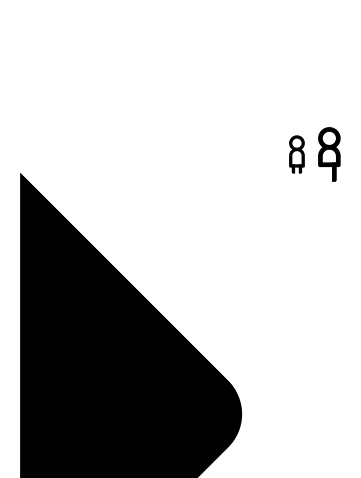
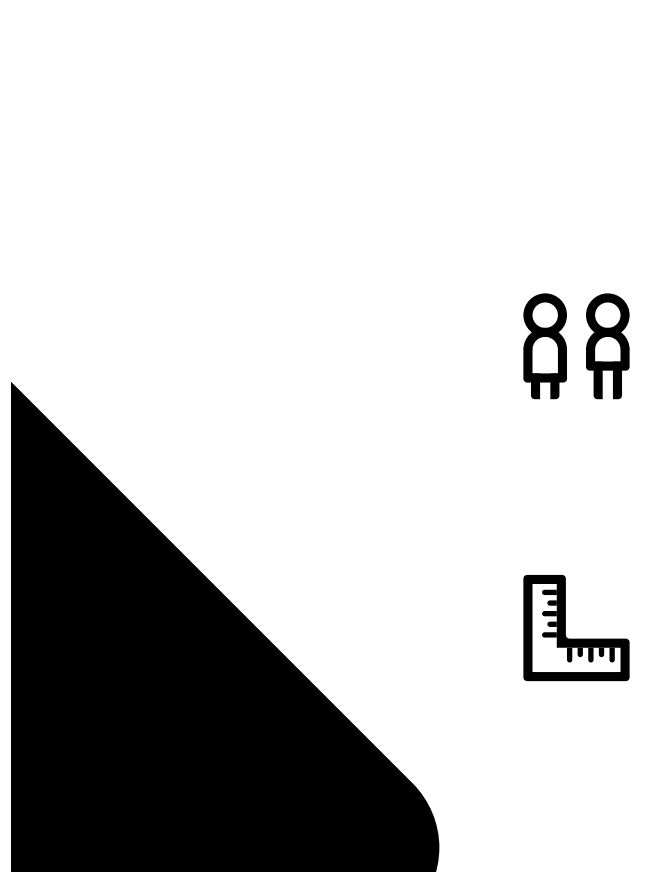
part: (296, 154) -> (544, 346), size x1.43
fill: (323, 171) -> (596, 379), added
part: (312, 299) -> (575, 626), added

